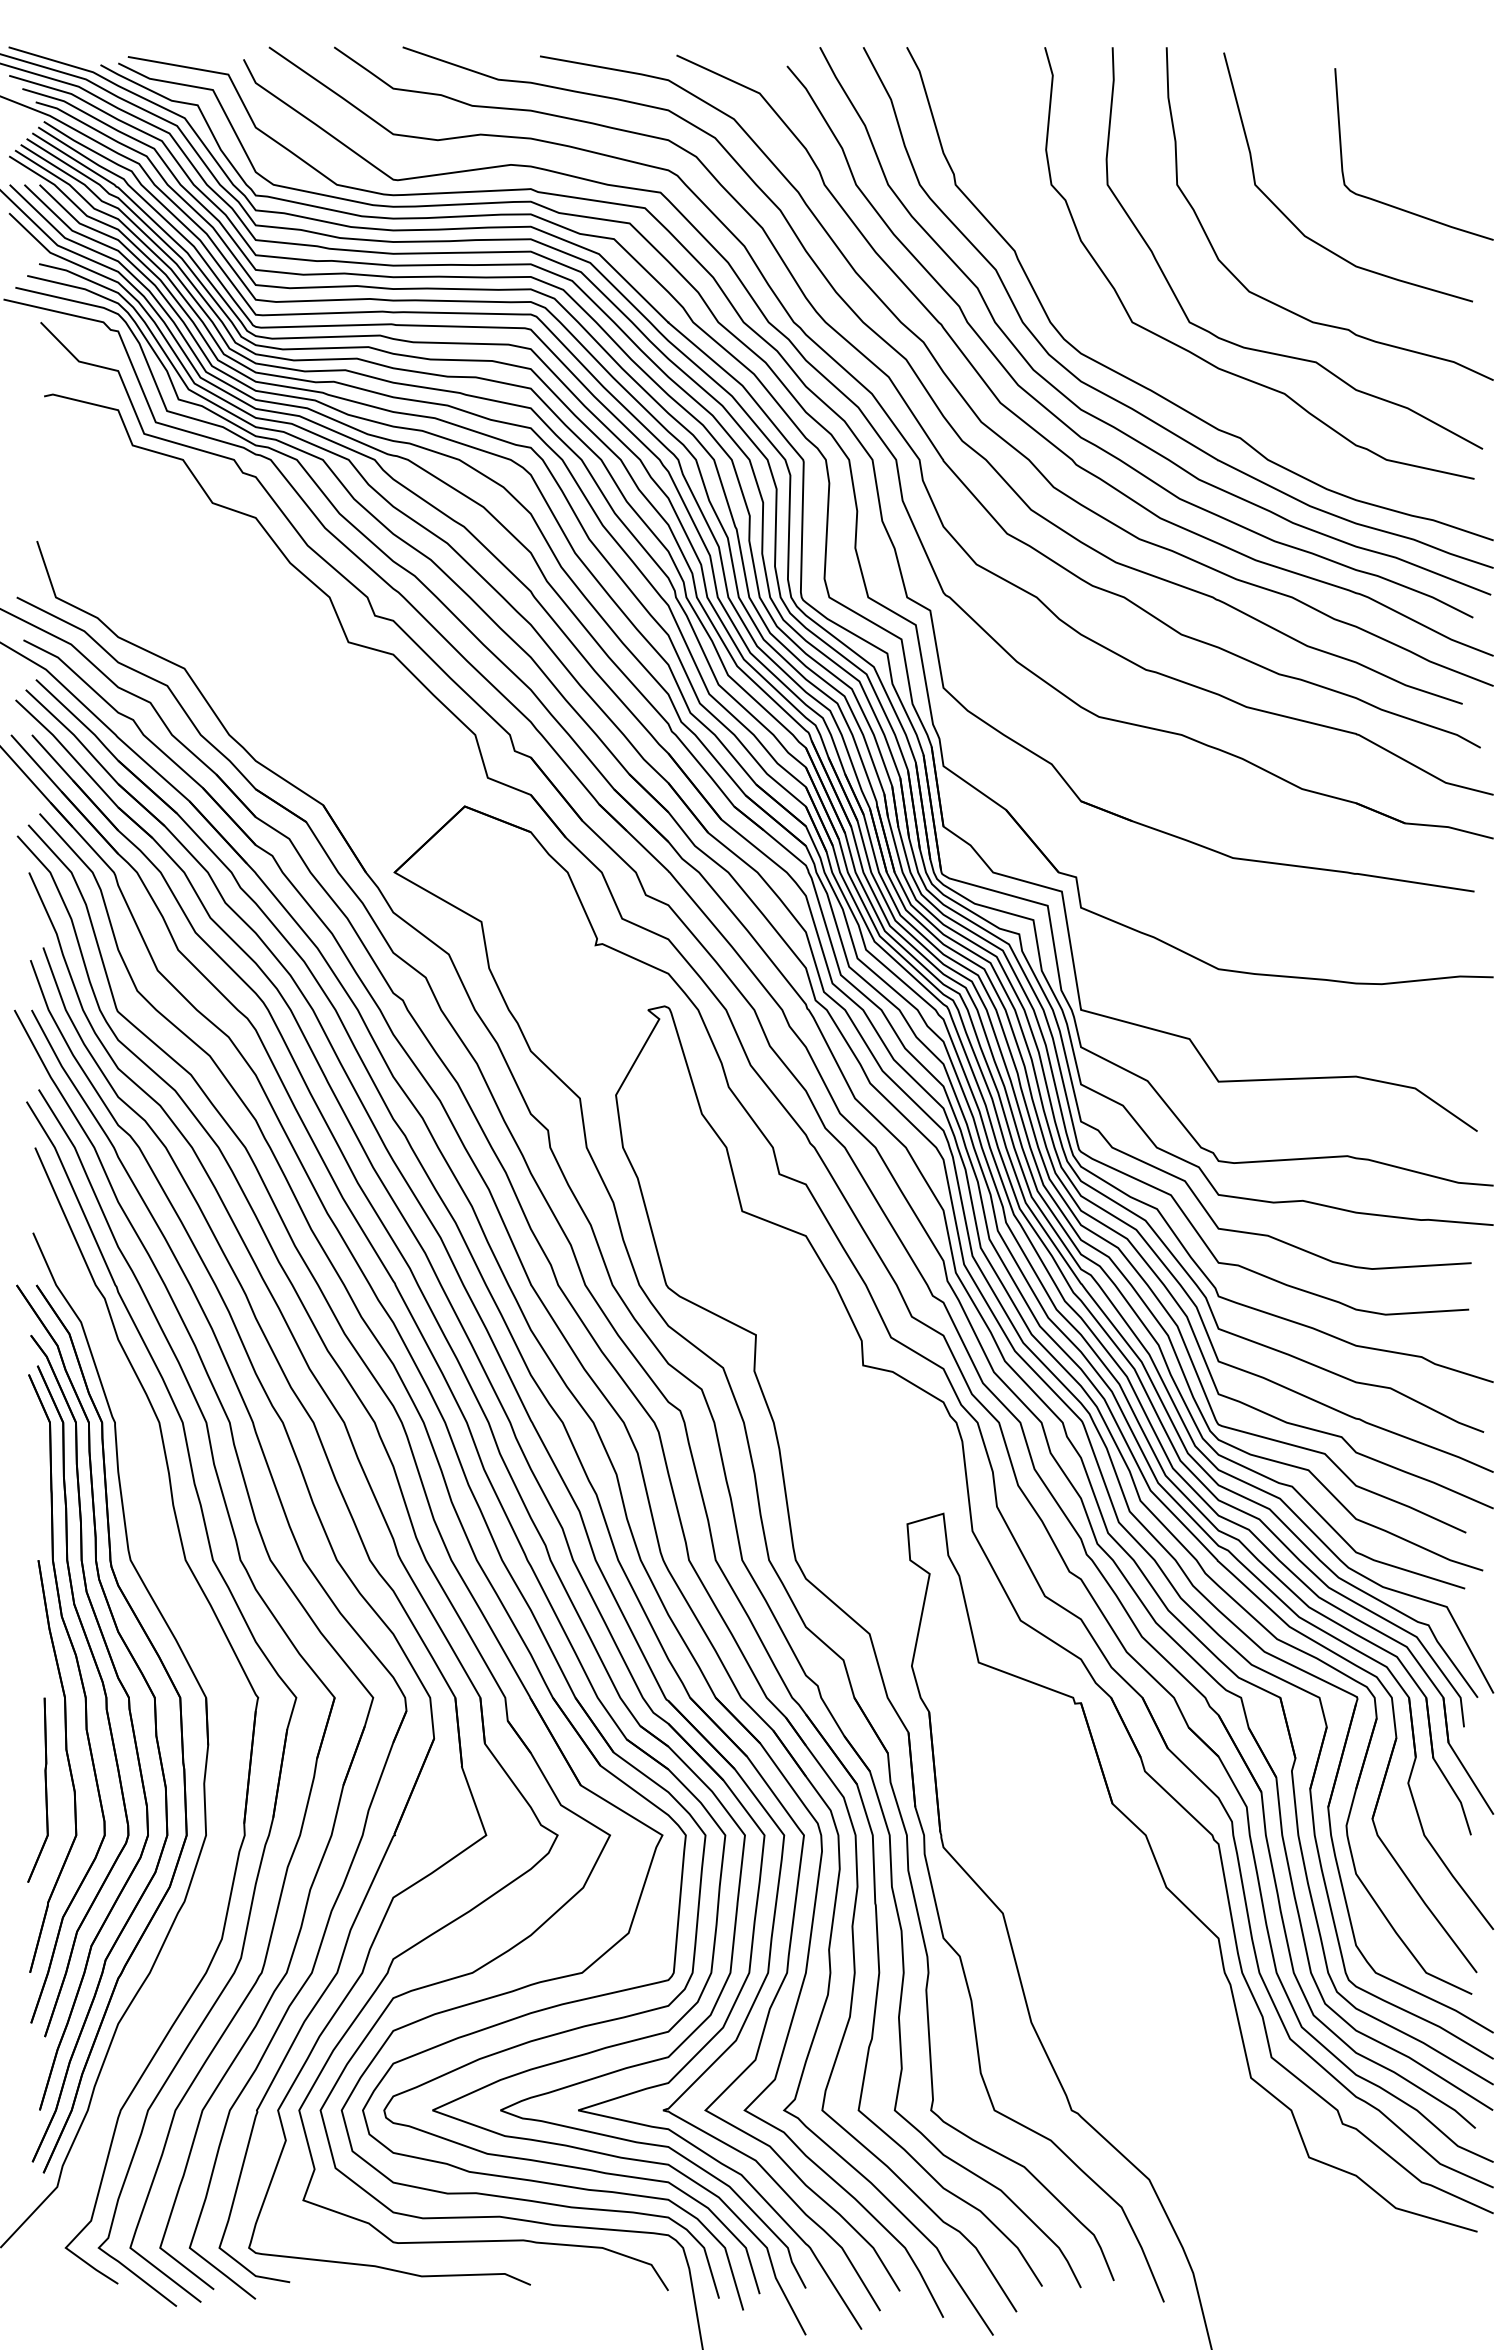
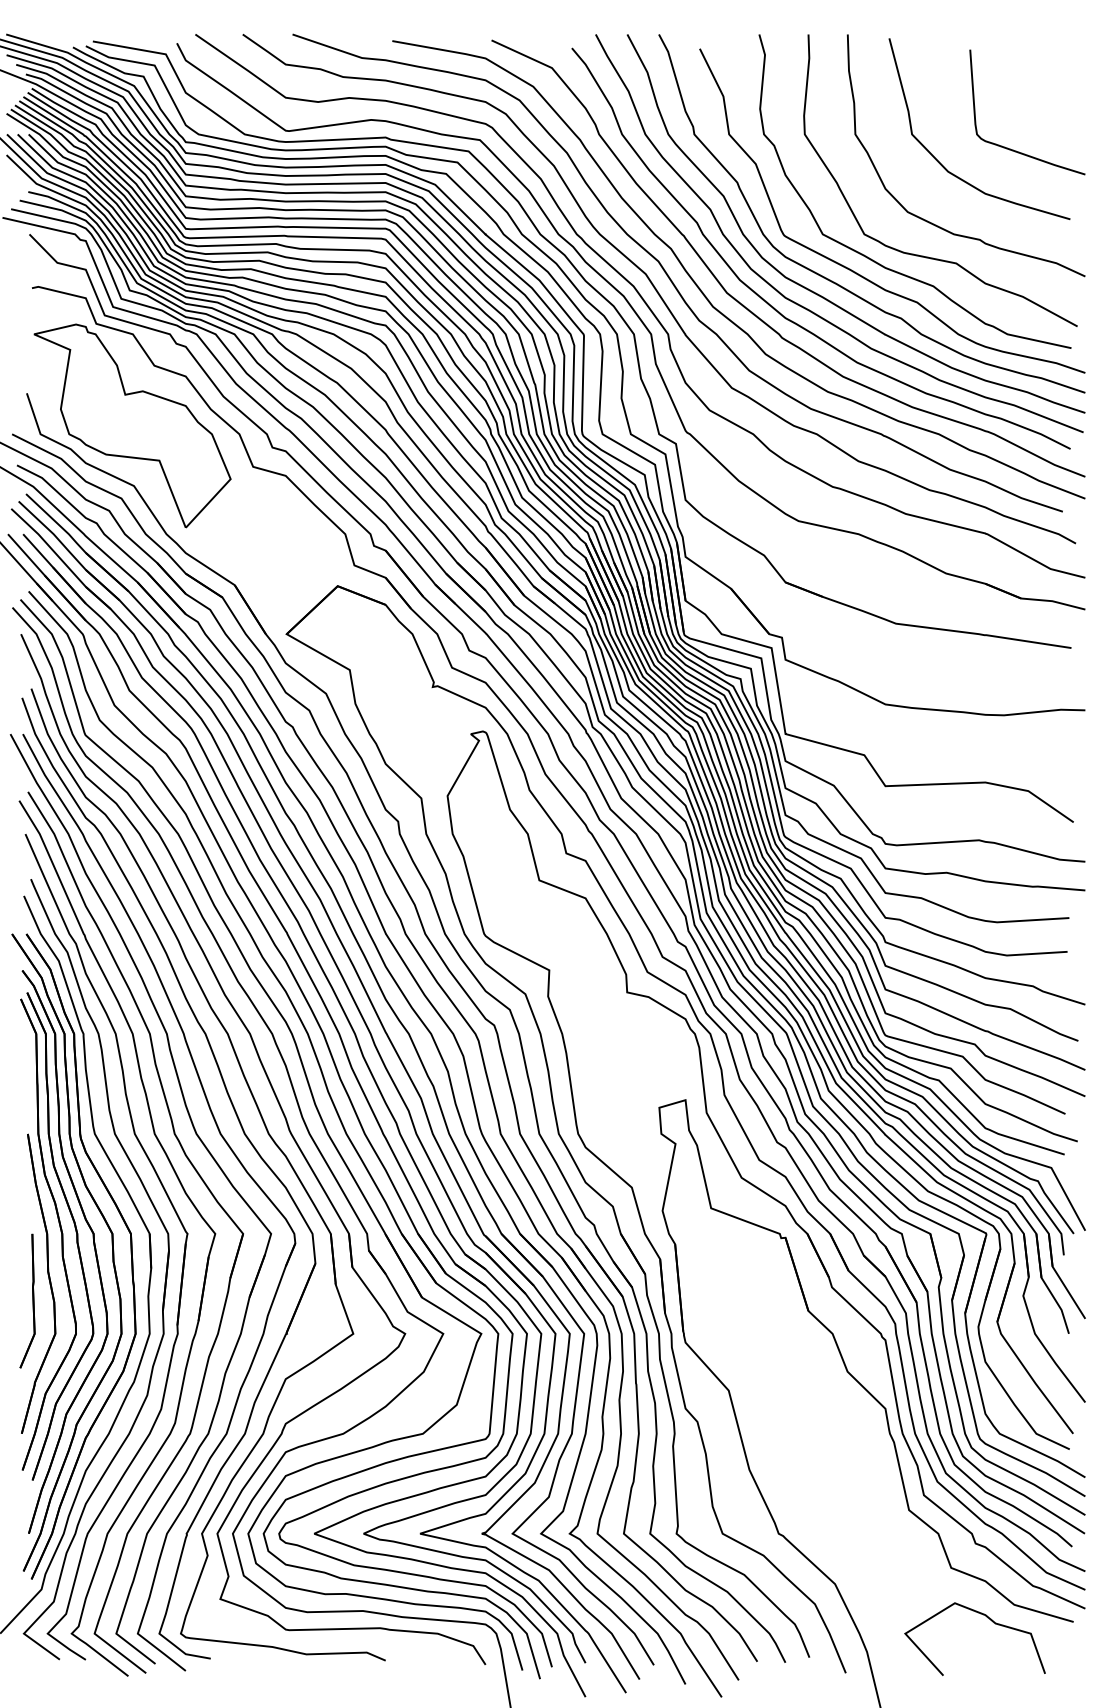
curve: (1178, 374) -> (856, 272), added
part: (182, 585) -> (132, 425), added
part: (227, 1758) -> (165, 1278), added
curve: (1360, 2227) -> (988, 1618), added

